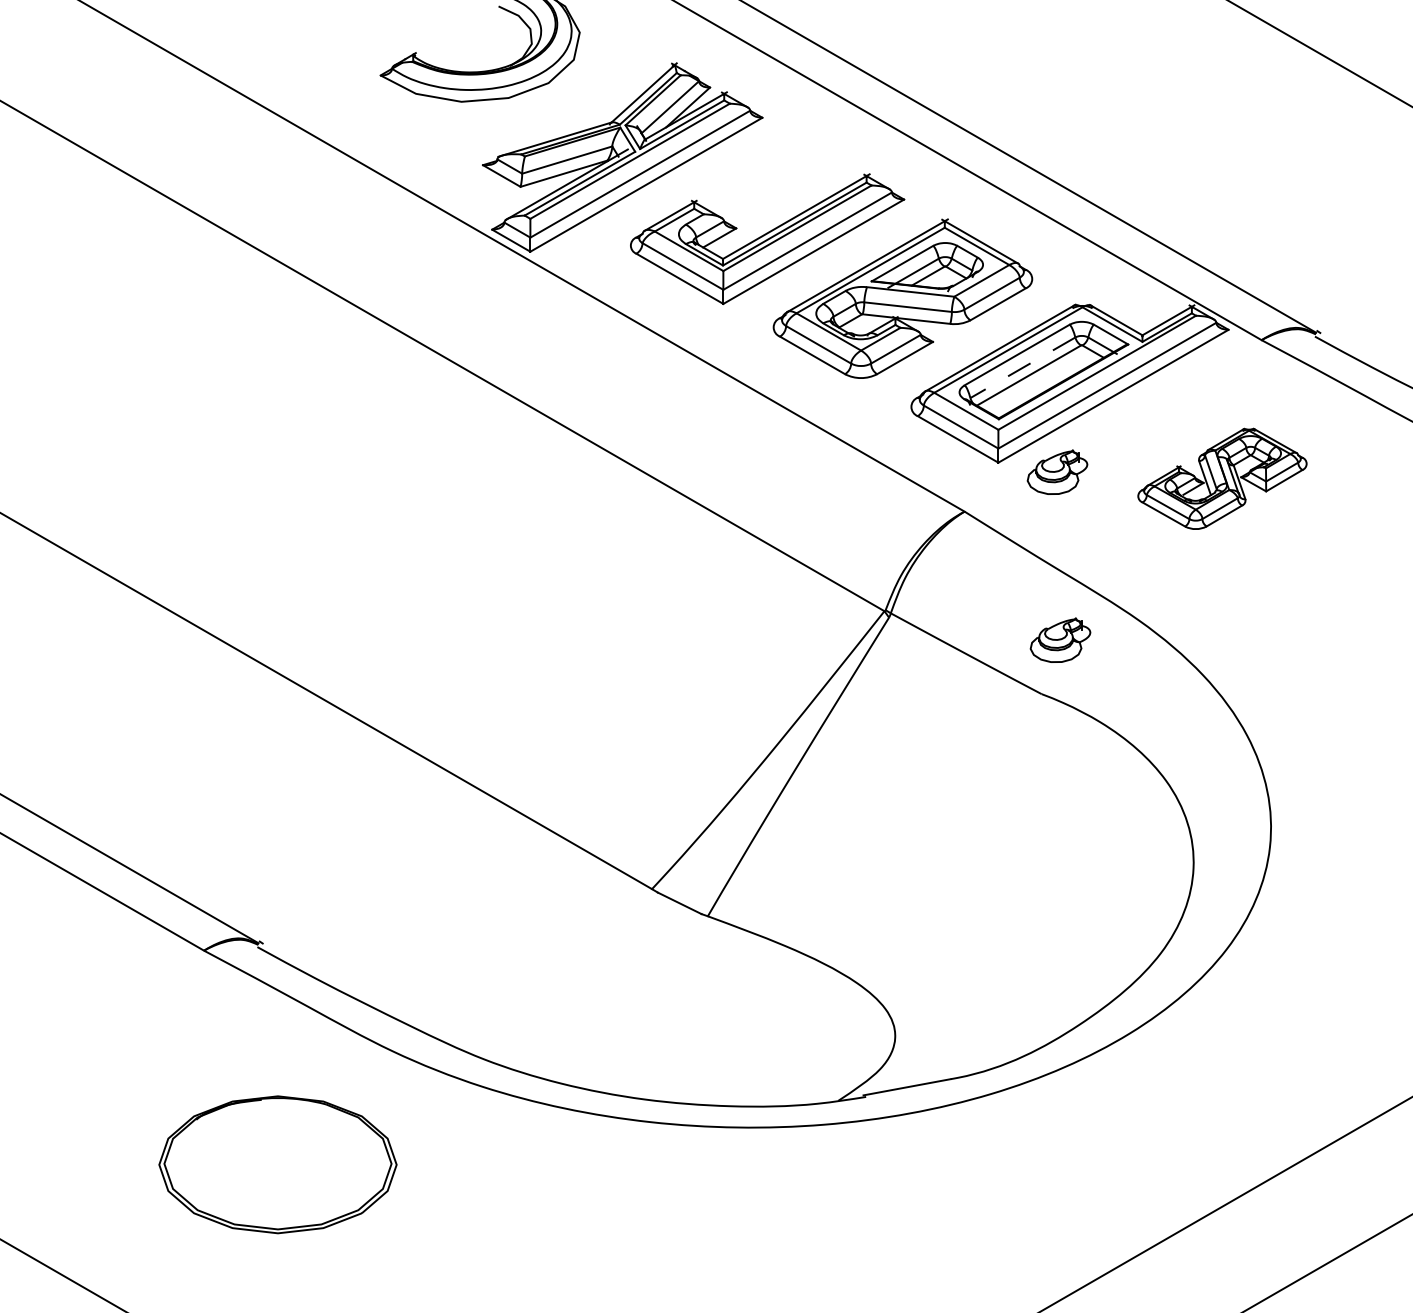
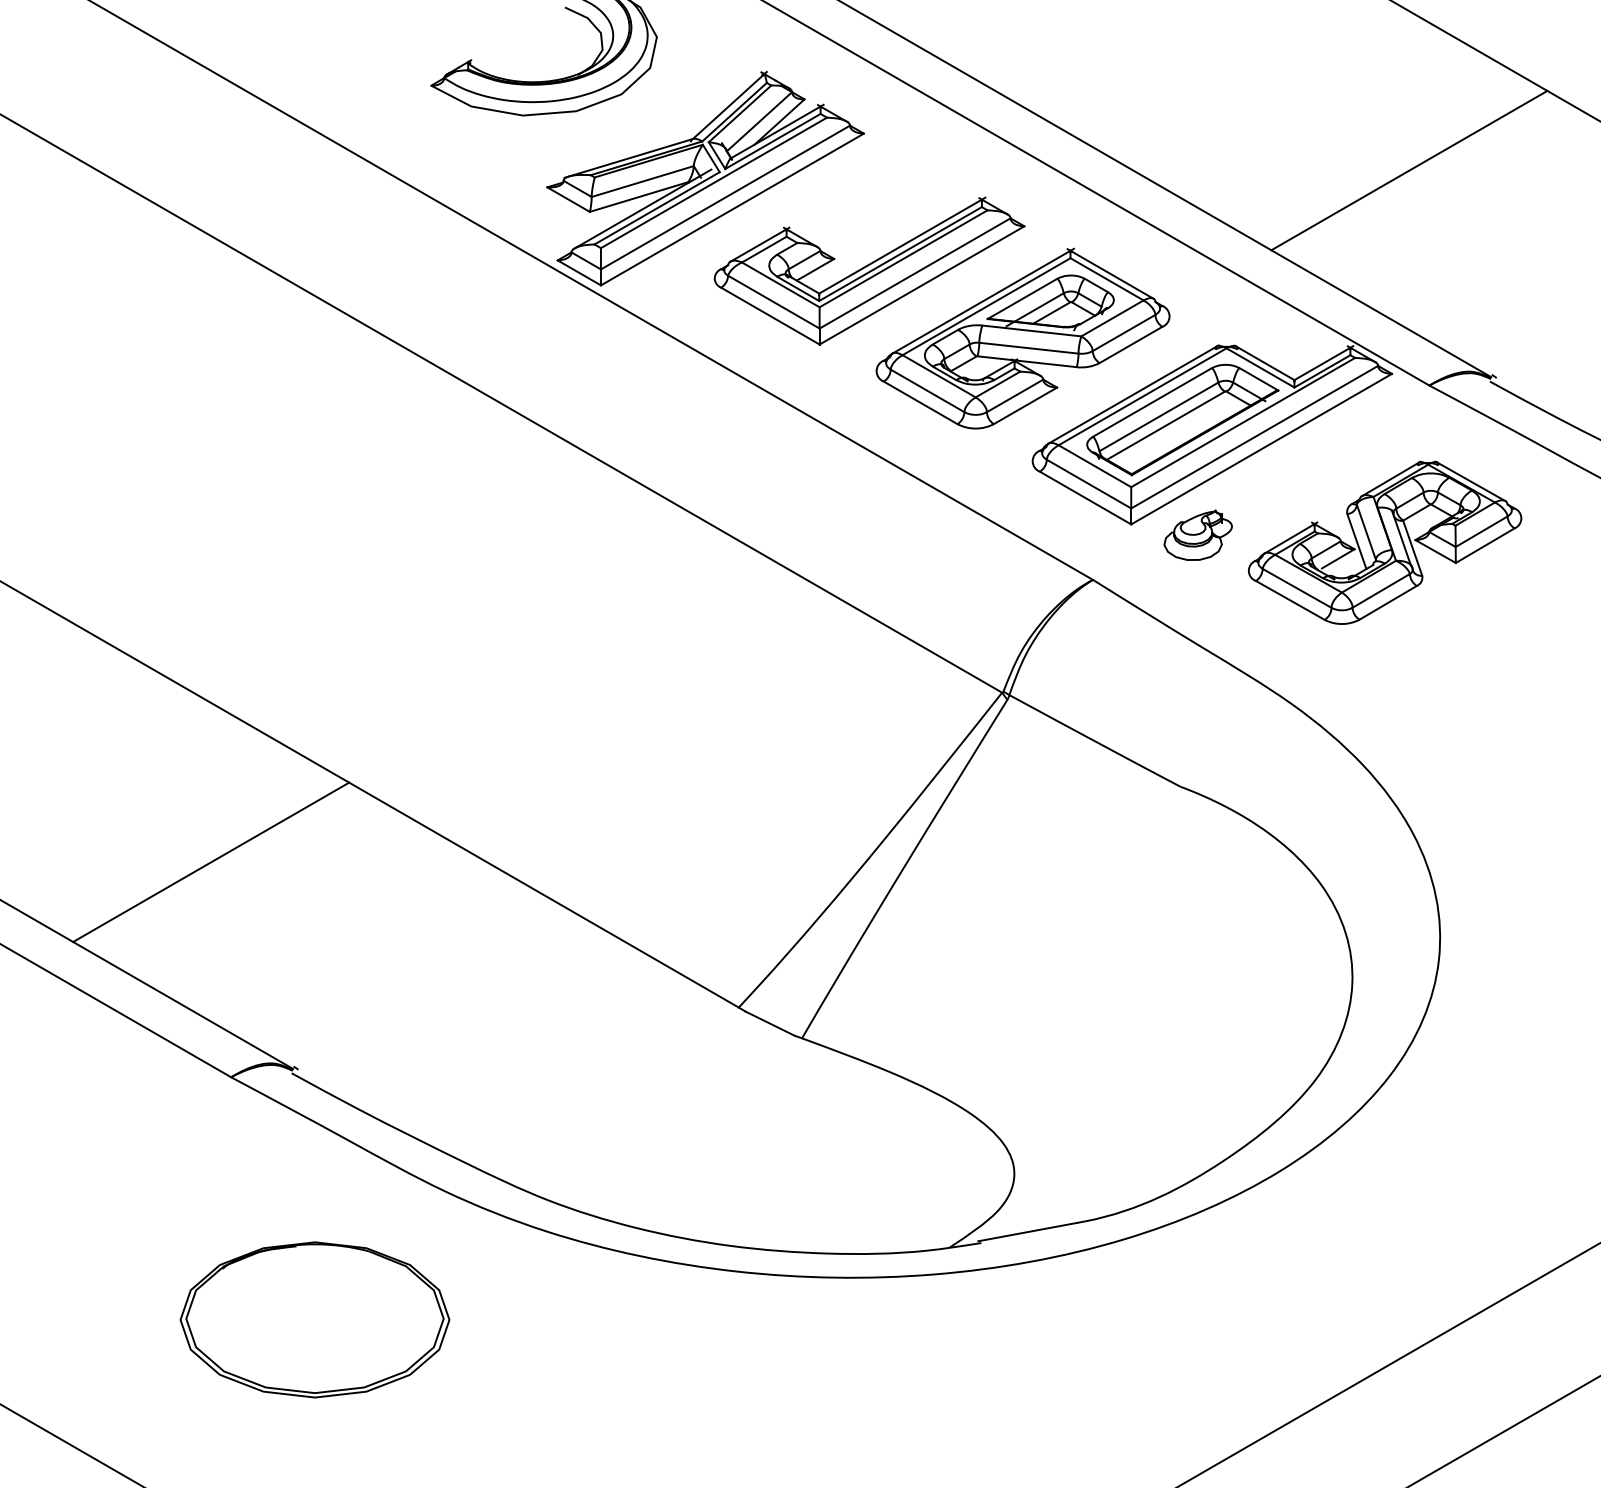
line: (1243, 150) -> (1408, 170), added
line: (1022, 367) -> (1158, 416), dashed -> solid
part: (1222, 478) -> (1385, 542), size x1.43
part: (1060, 639) -> (1201, 724), removed
line: (186, 760) -> (211, 861), added

